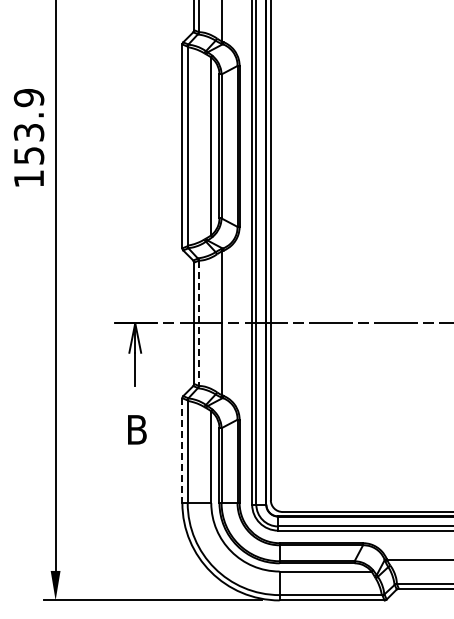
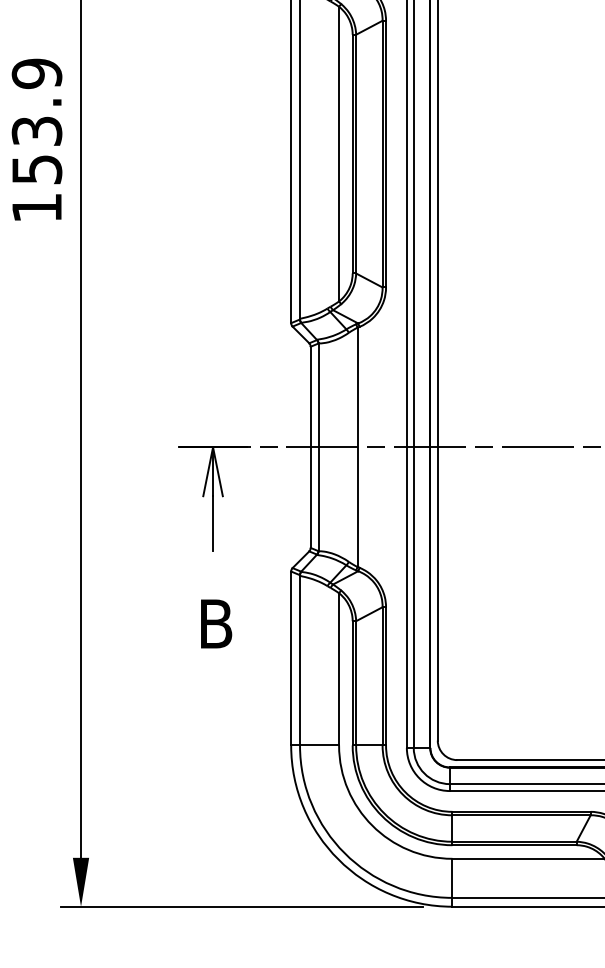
line: (198, 323) -> (317, 447), dashed -> solid
line: (182, 451) -> (291, 659), dashed -> solid

